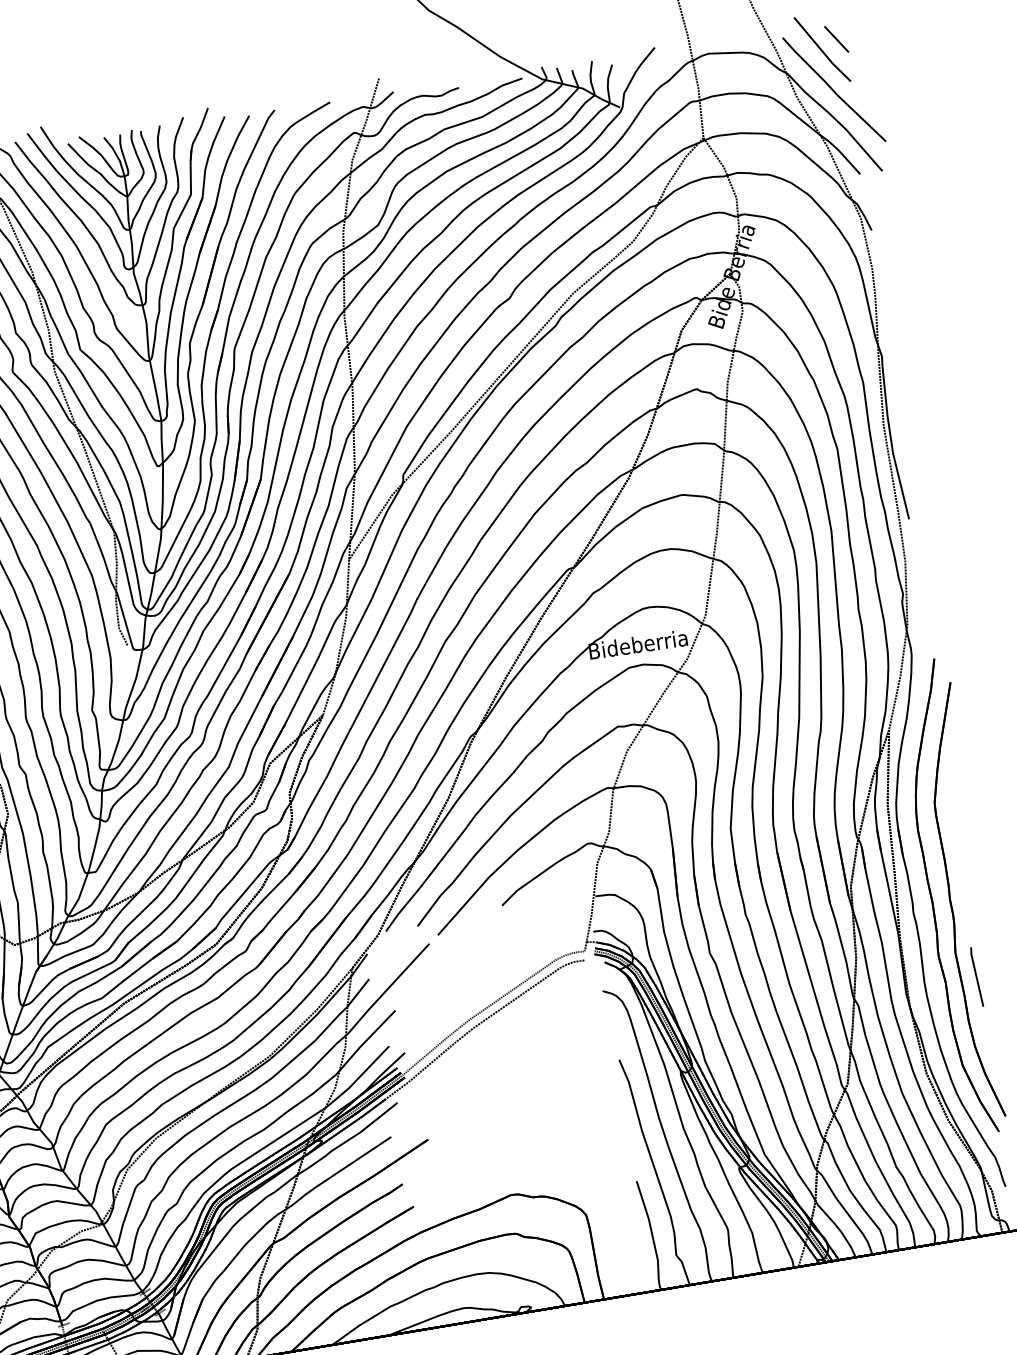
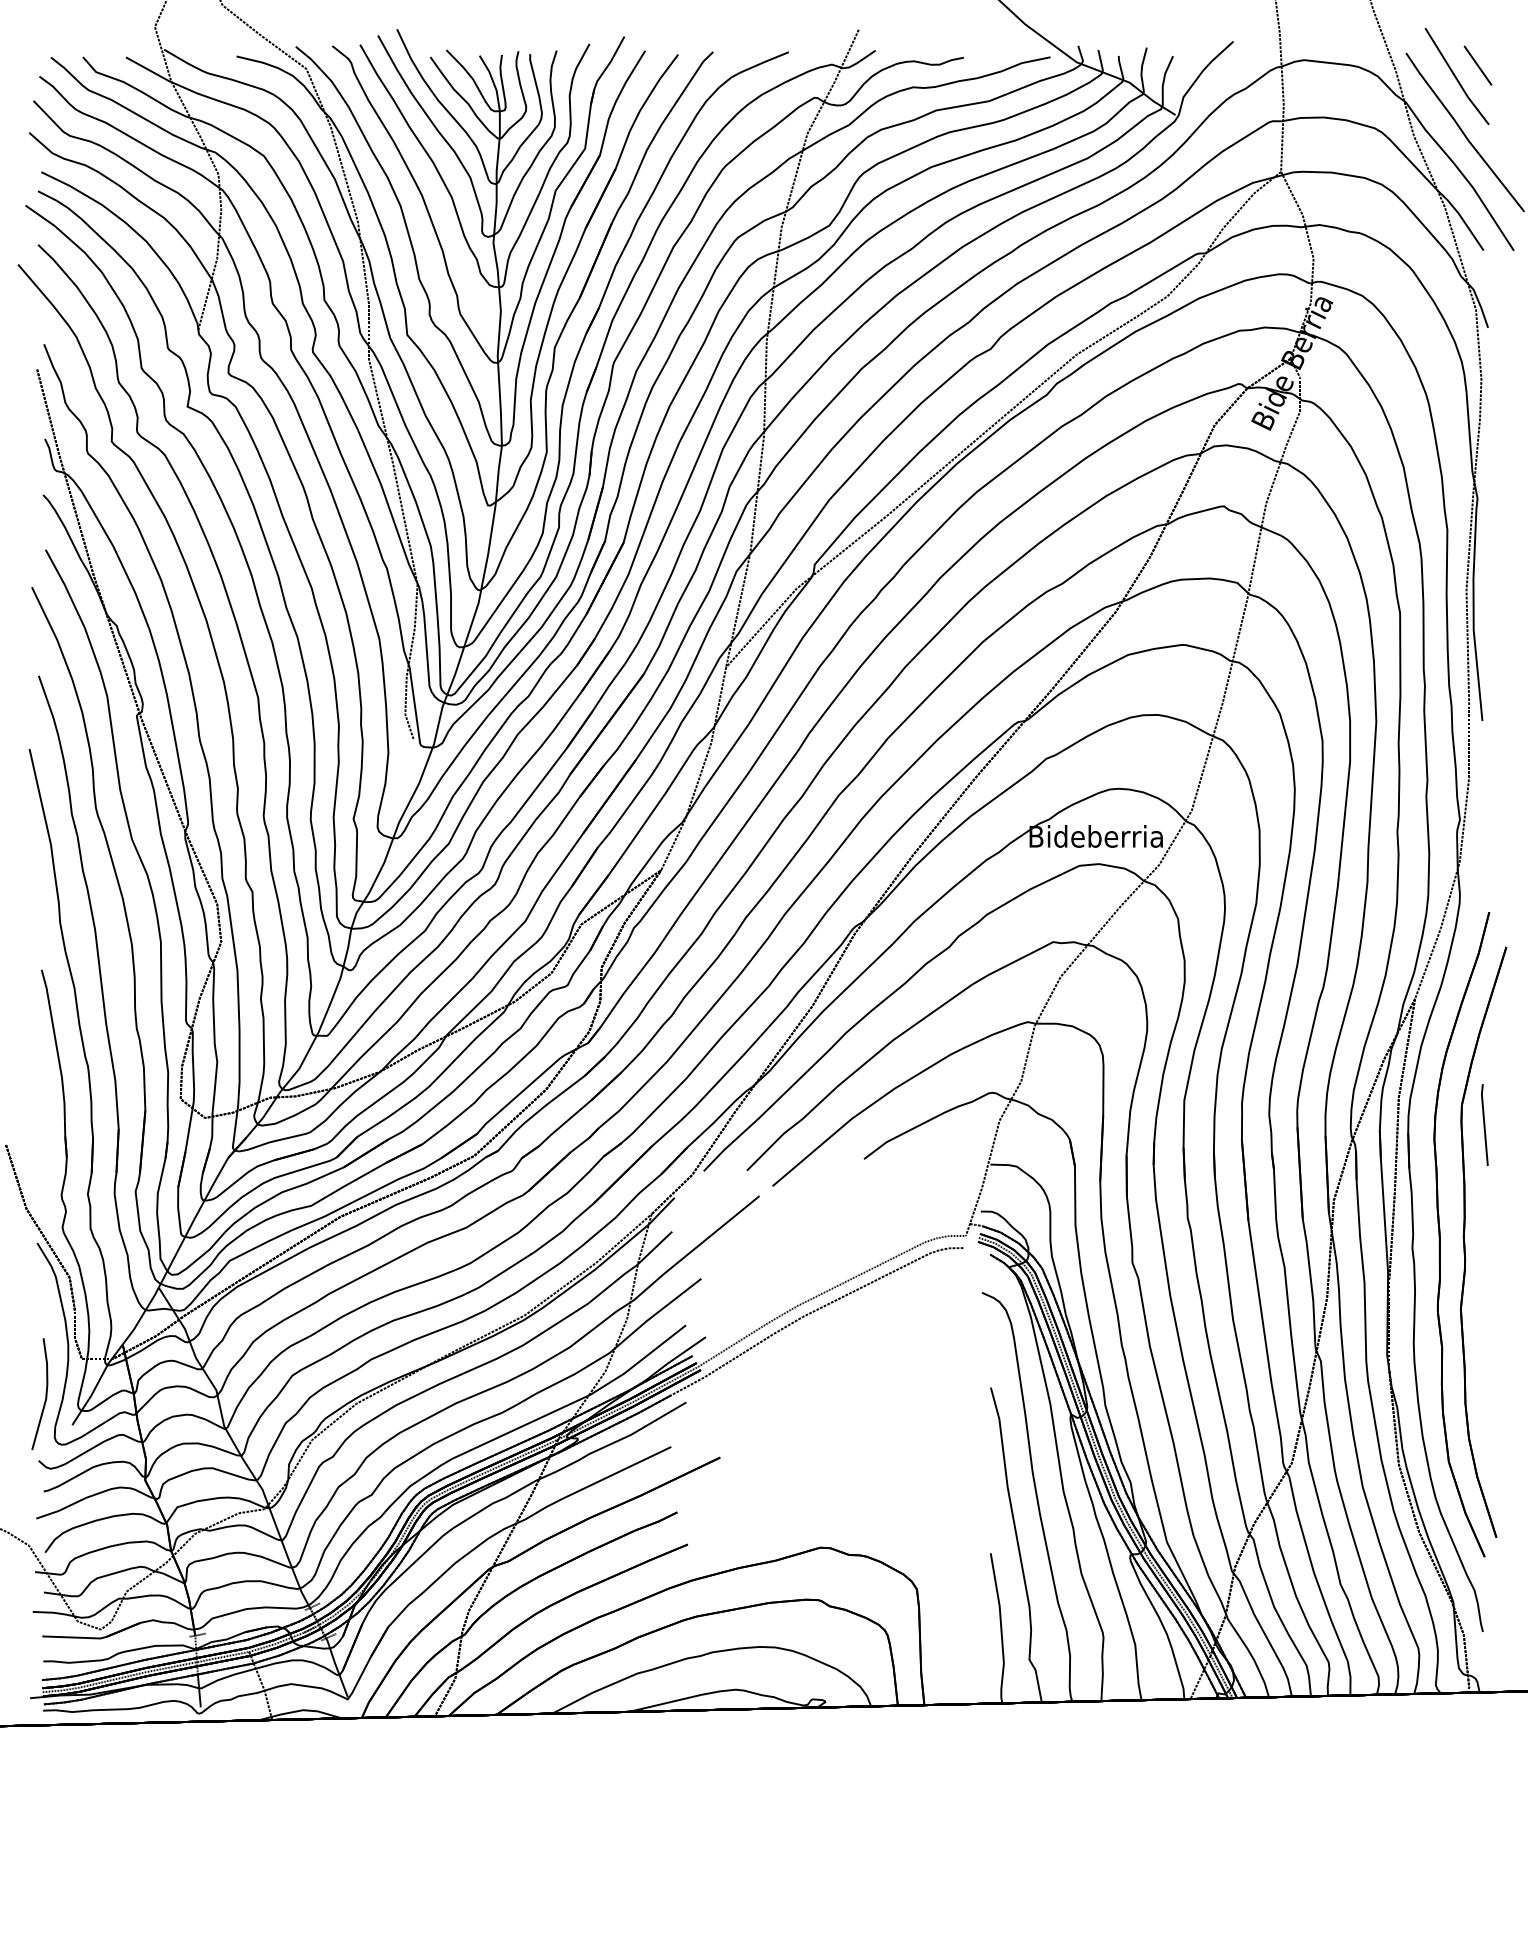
part: (976, 976) -> (1484, 1124), moved

